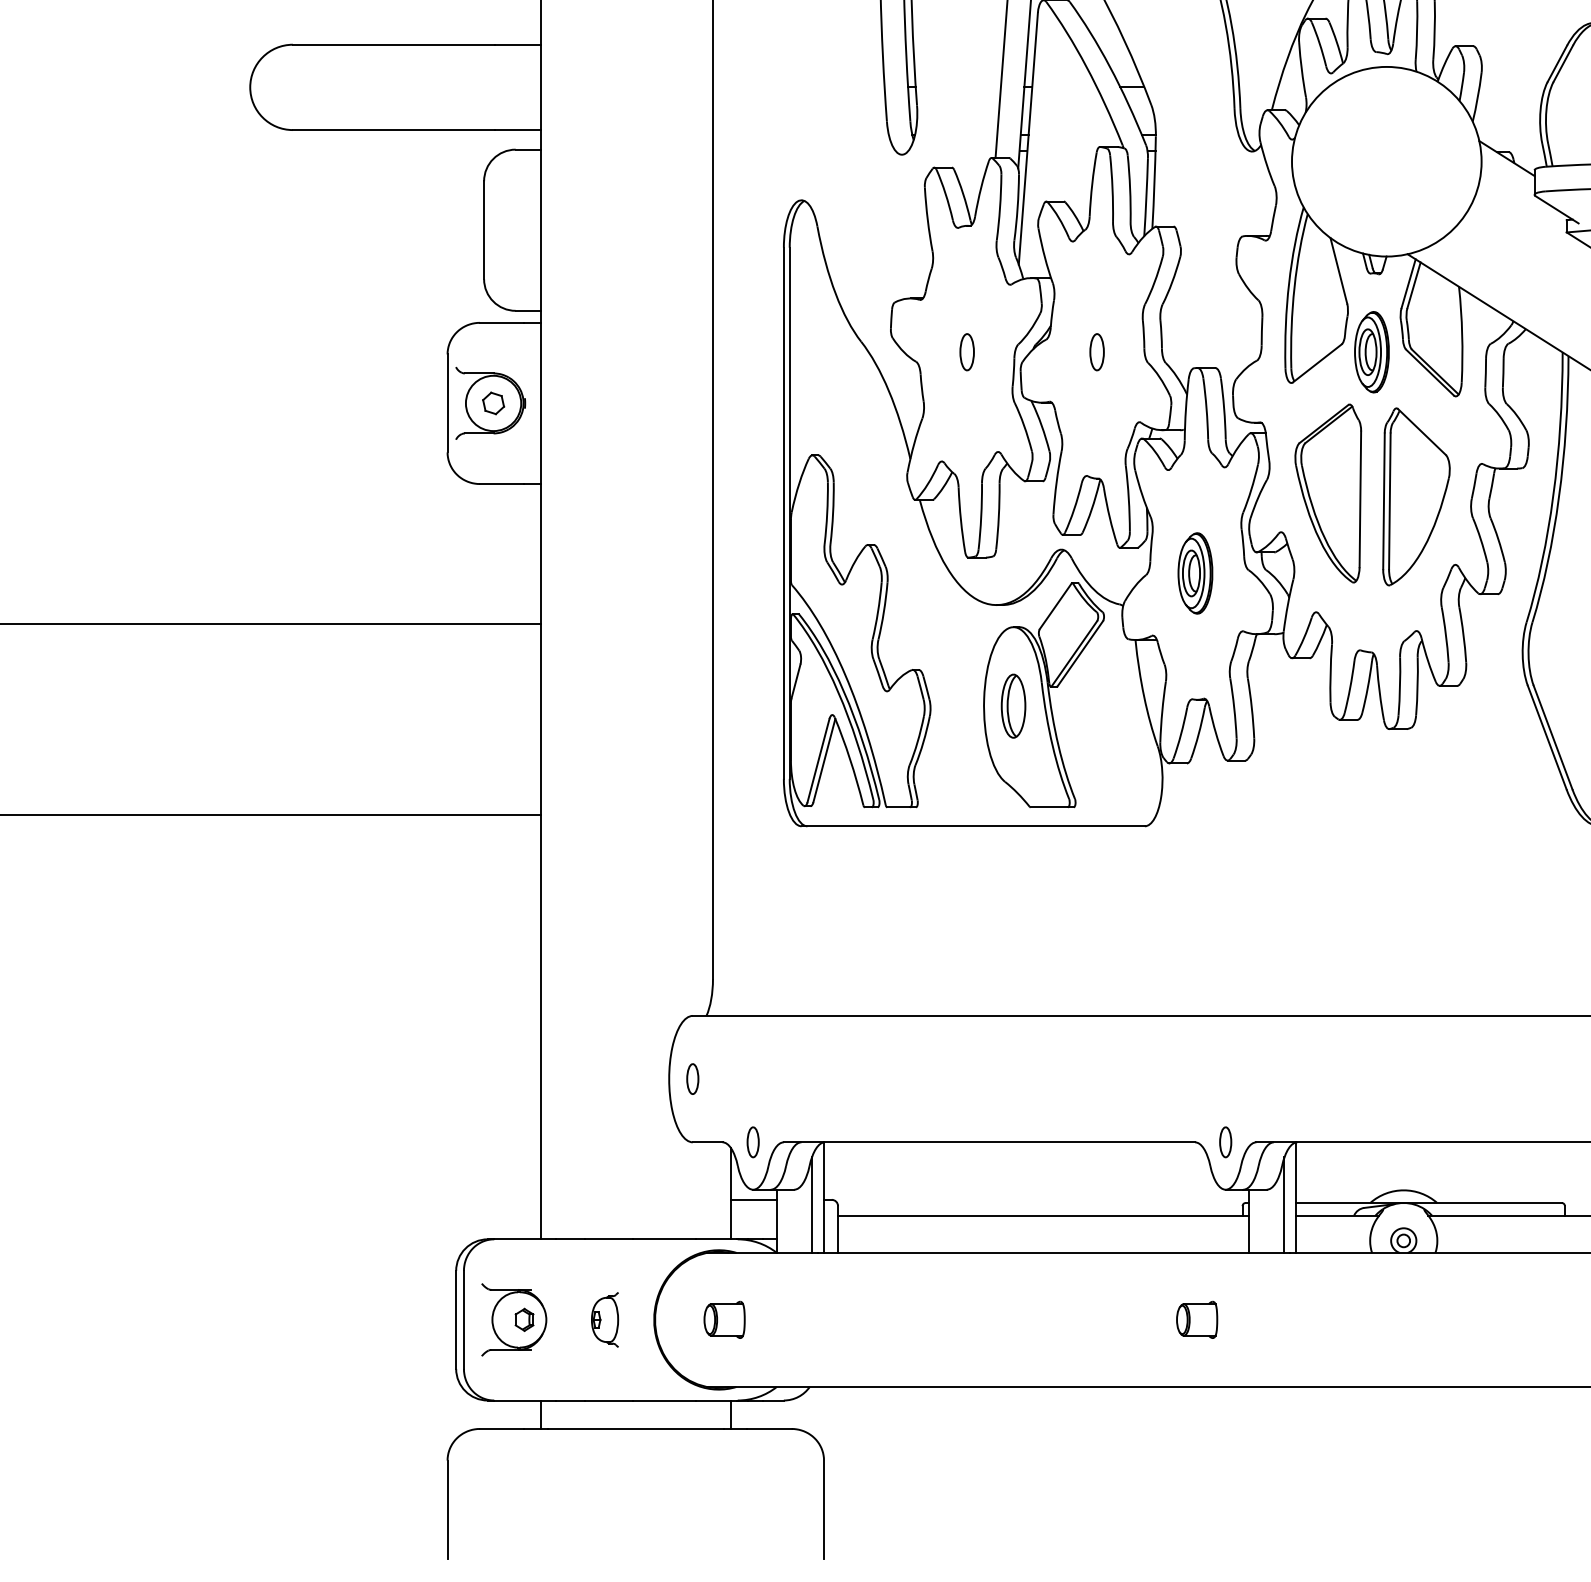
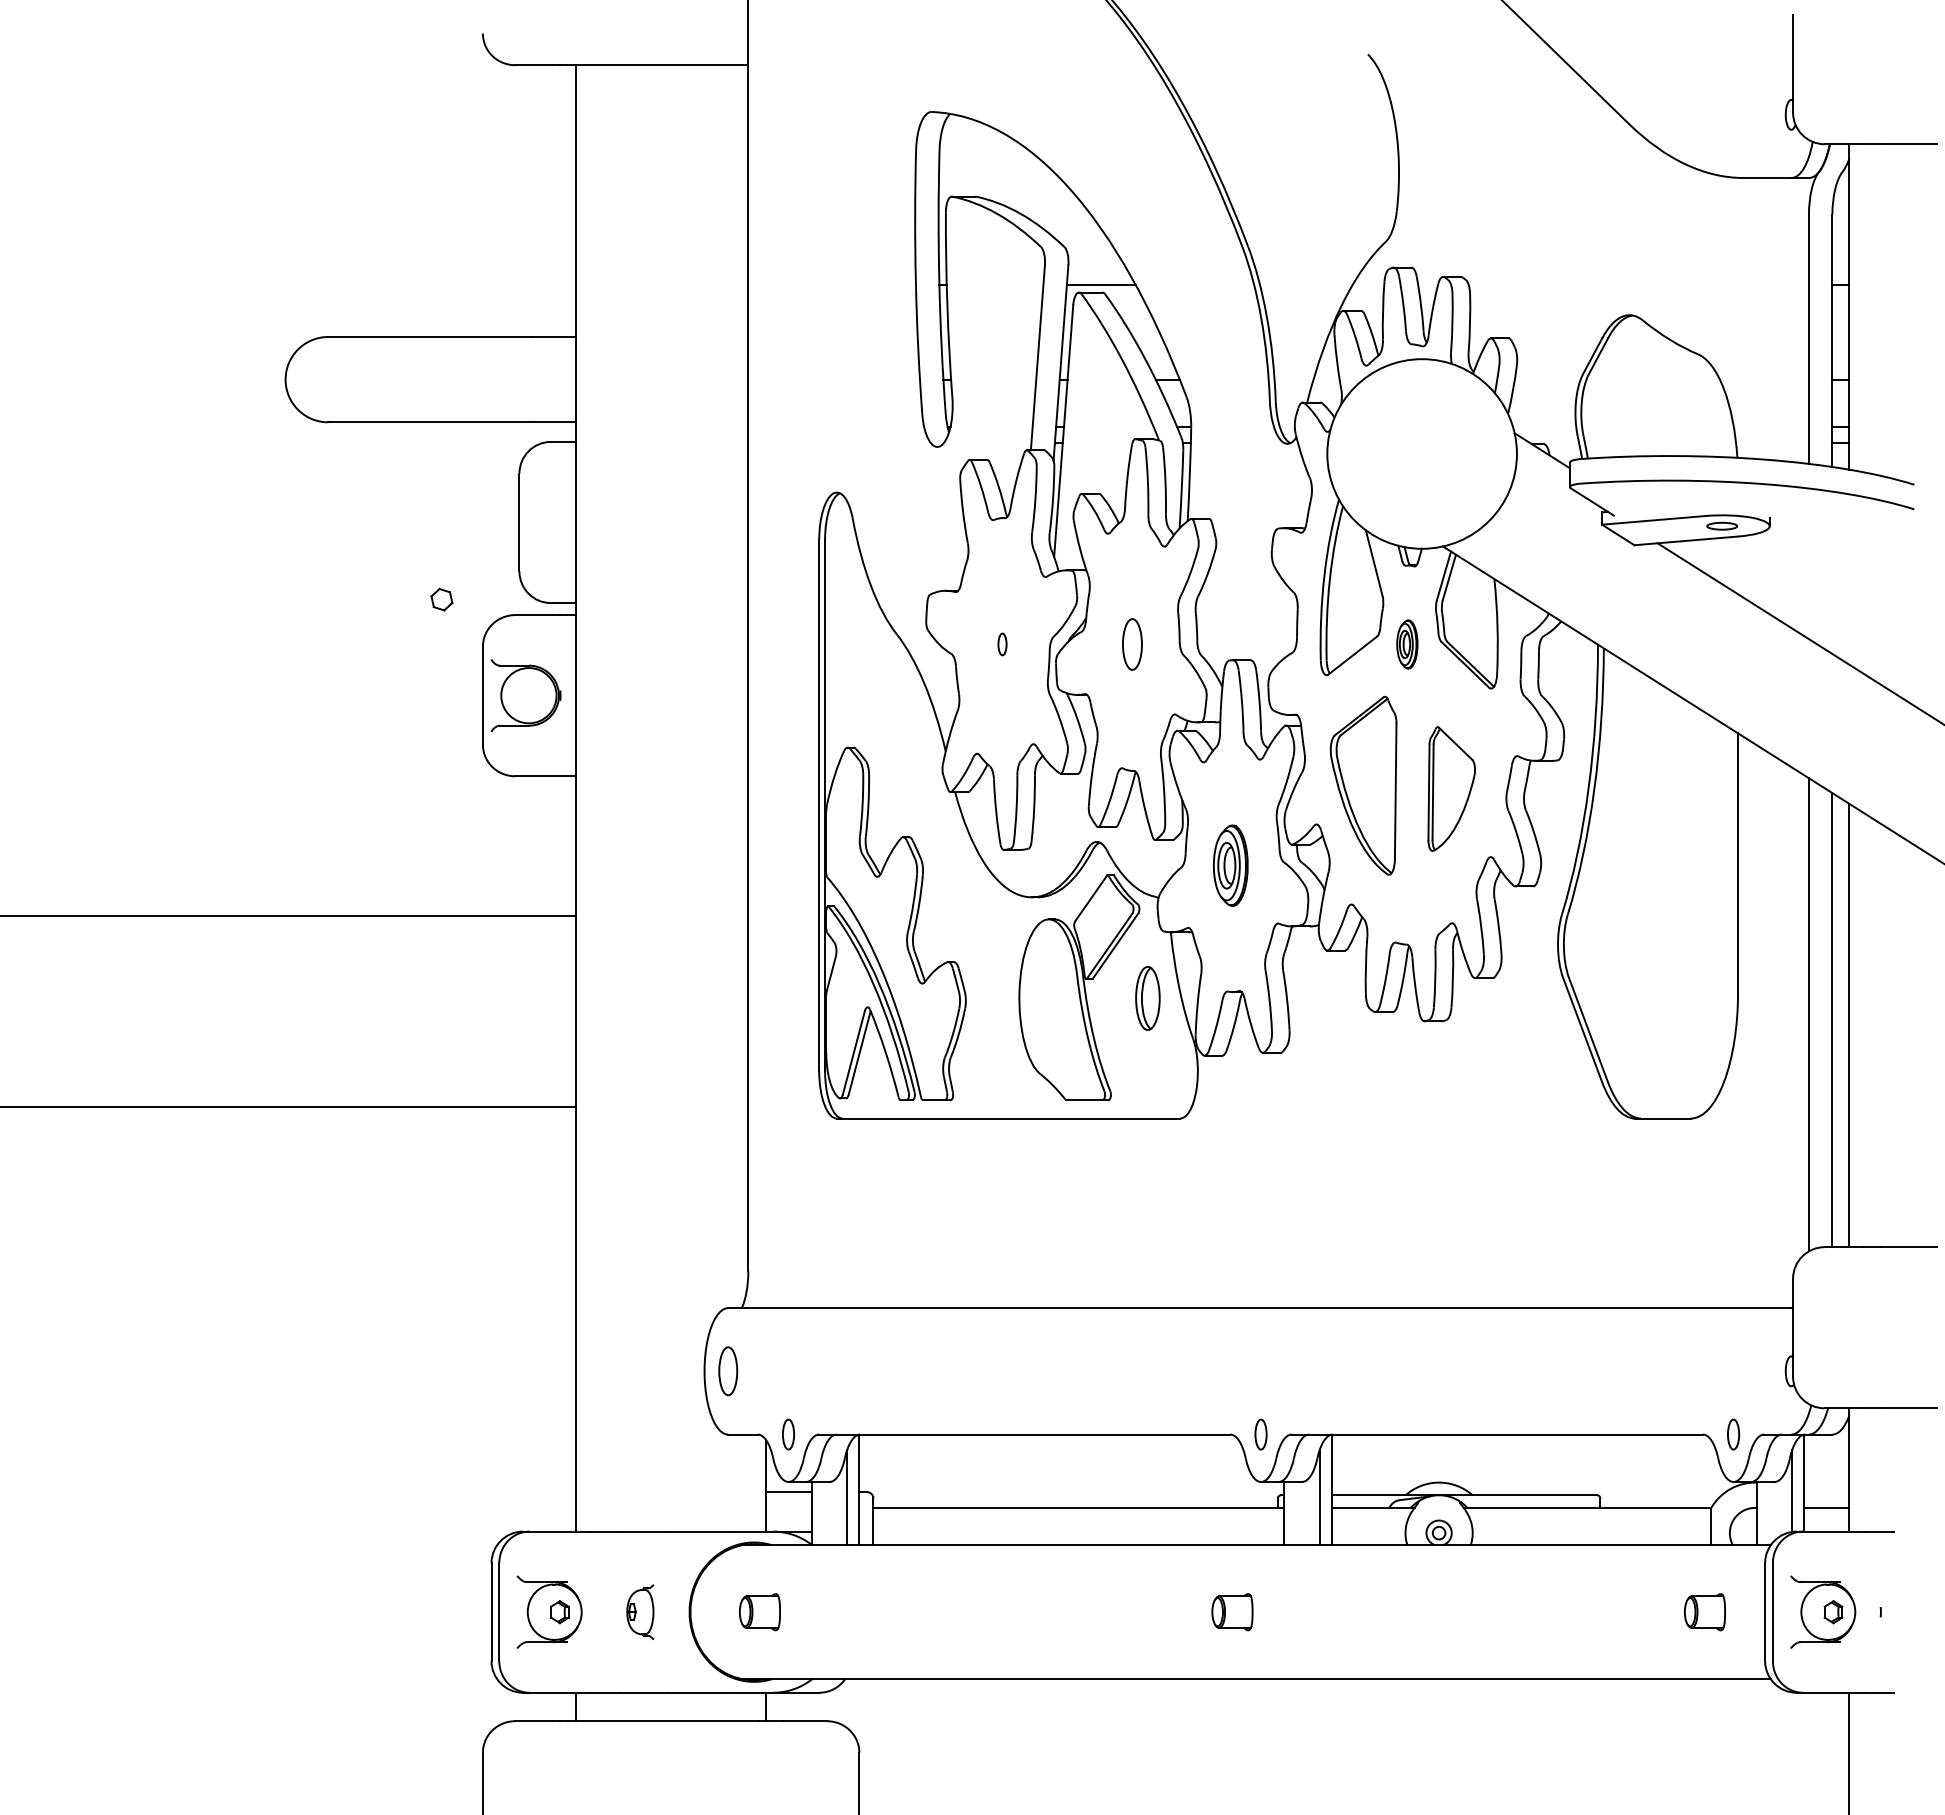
part: (967, 352) -> (1002, 644), size x0.6
part: (1097, 352) -> (1132, 644), size x1.4
part: (1372, 352) -> (1407, 644), size x0.6
part: (493, 403) -> (441, 599), moved
part: (1416, 496) -> (1451, 788), size x0.7
part: (1013, 706) -> (1147, 998), moved
part: (692, 1079) -> (727, 1371), size x1.6

